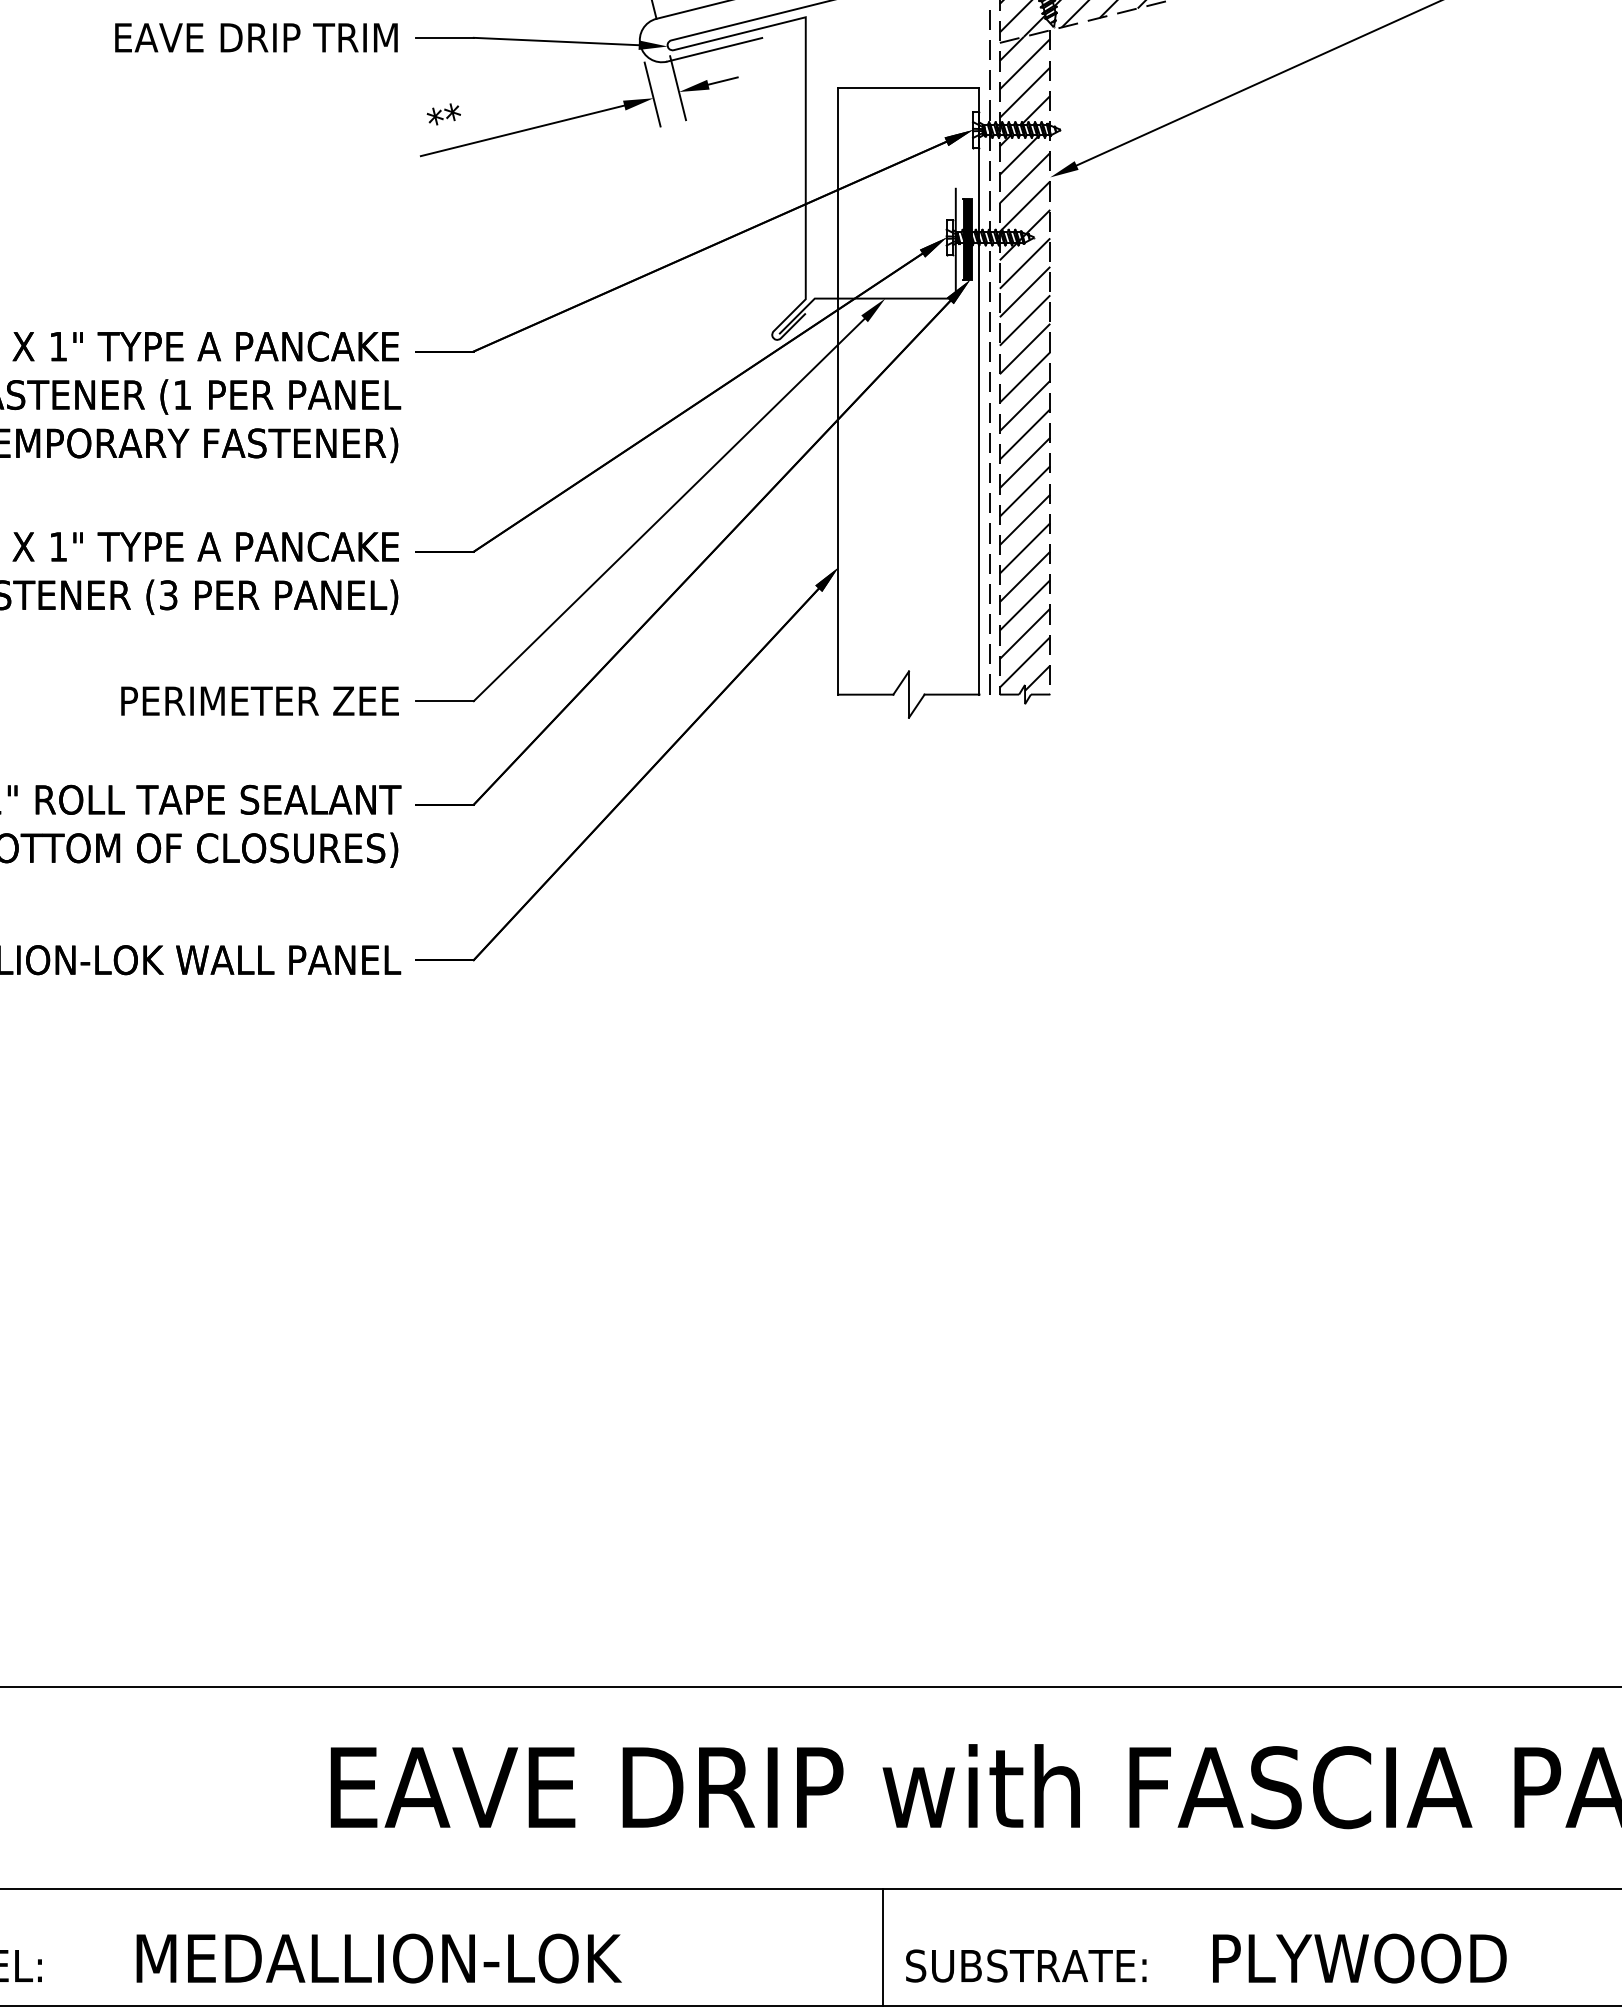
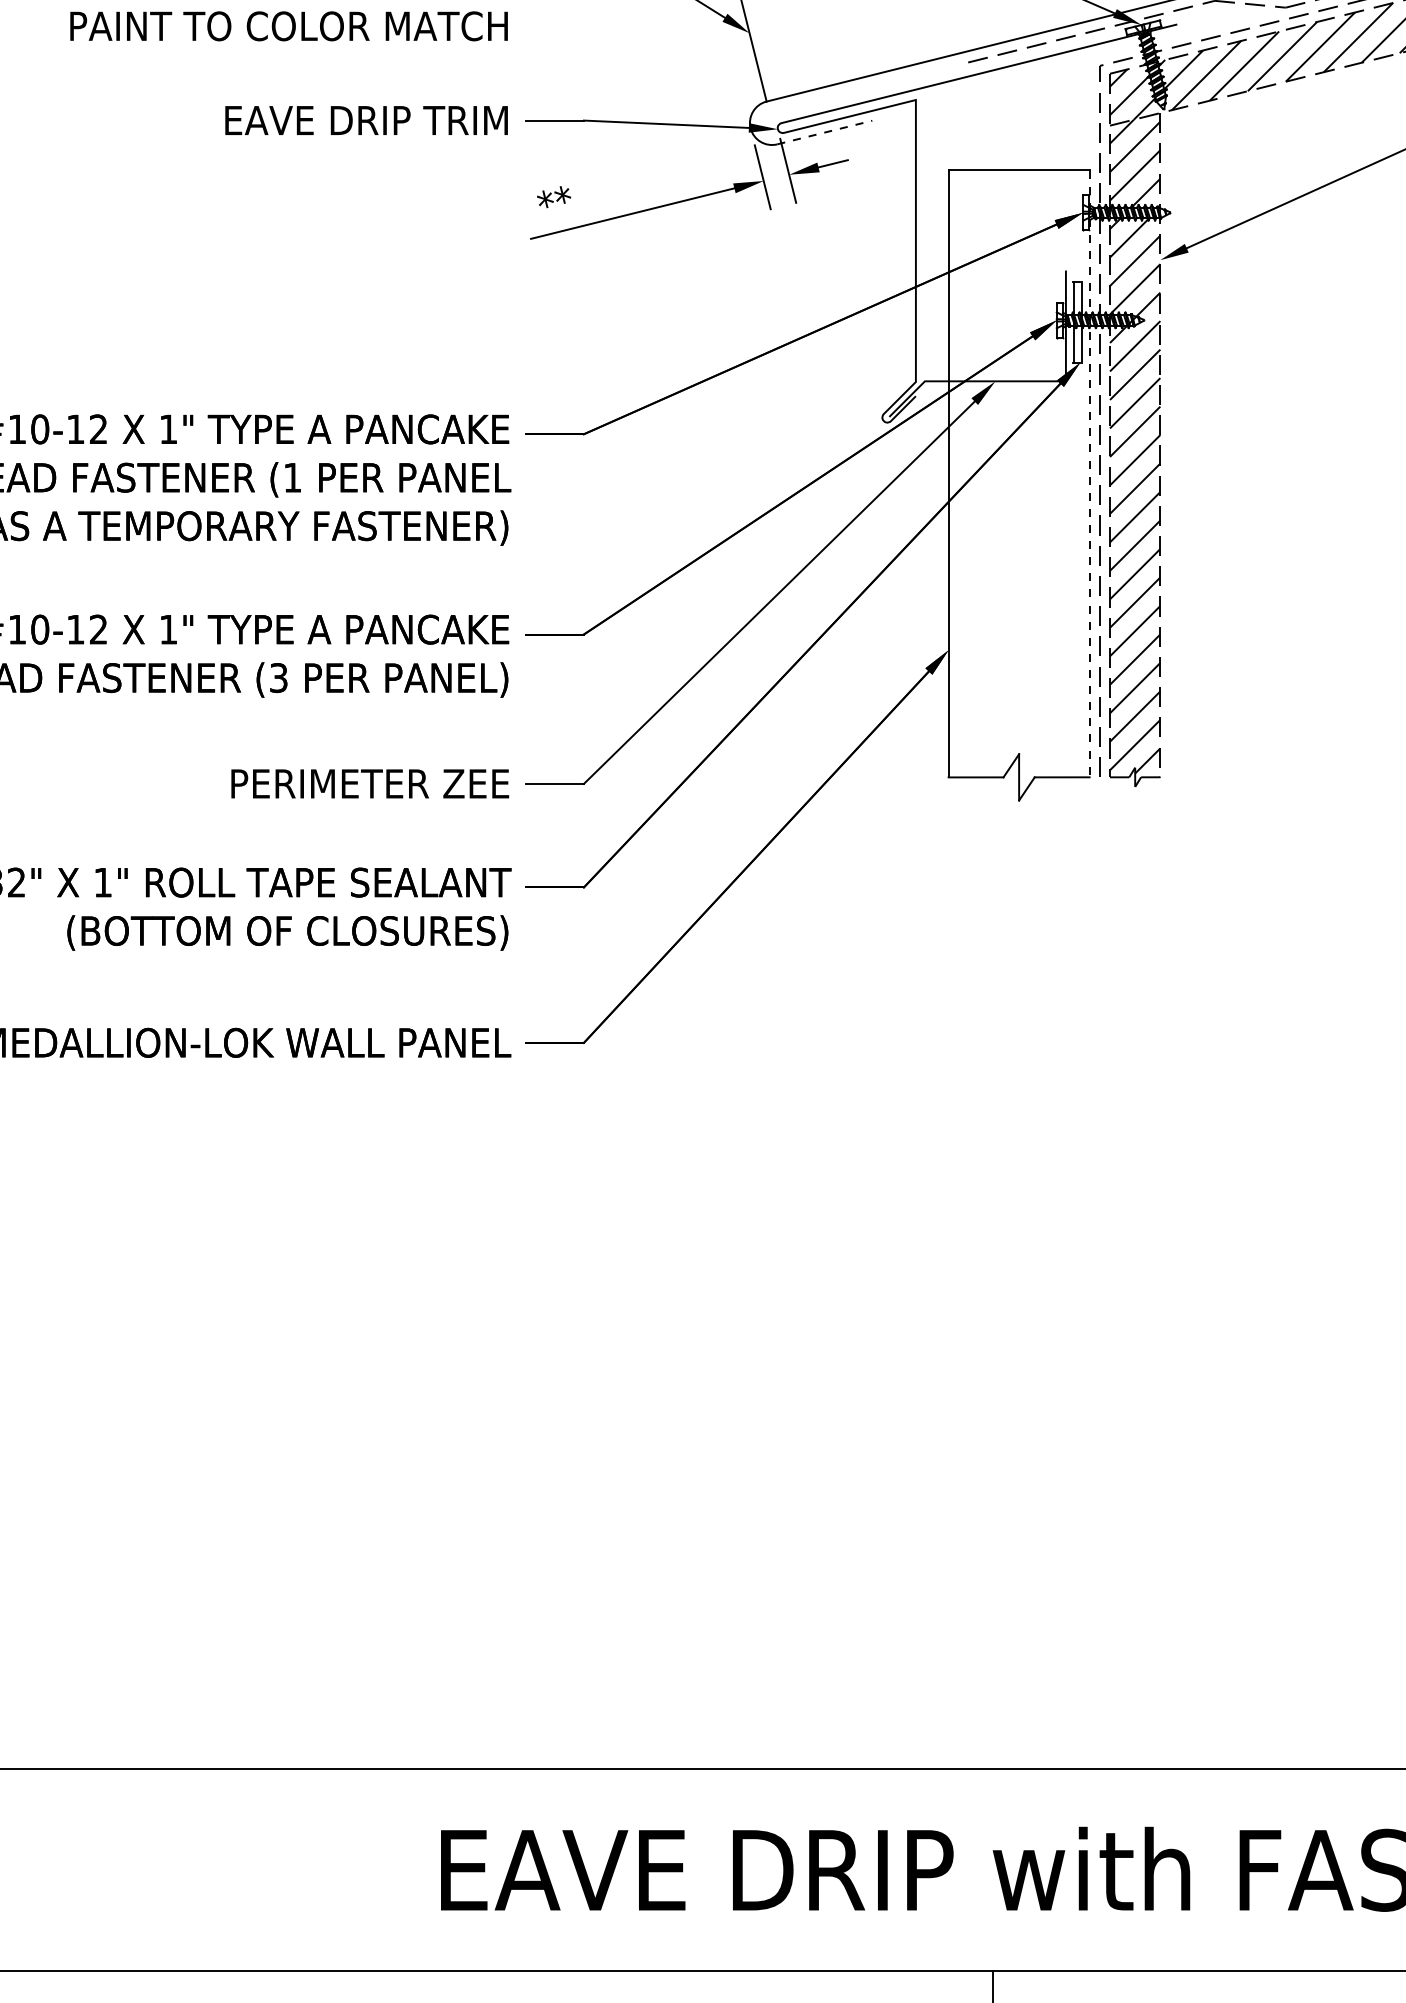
line: (714, 49) -> (824, 132), solid -> dashed
fill: (967, 239) -> (1077, 322), removed
line: (979, 391) -> (1089, 474), solid -> dashed

